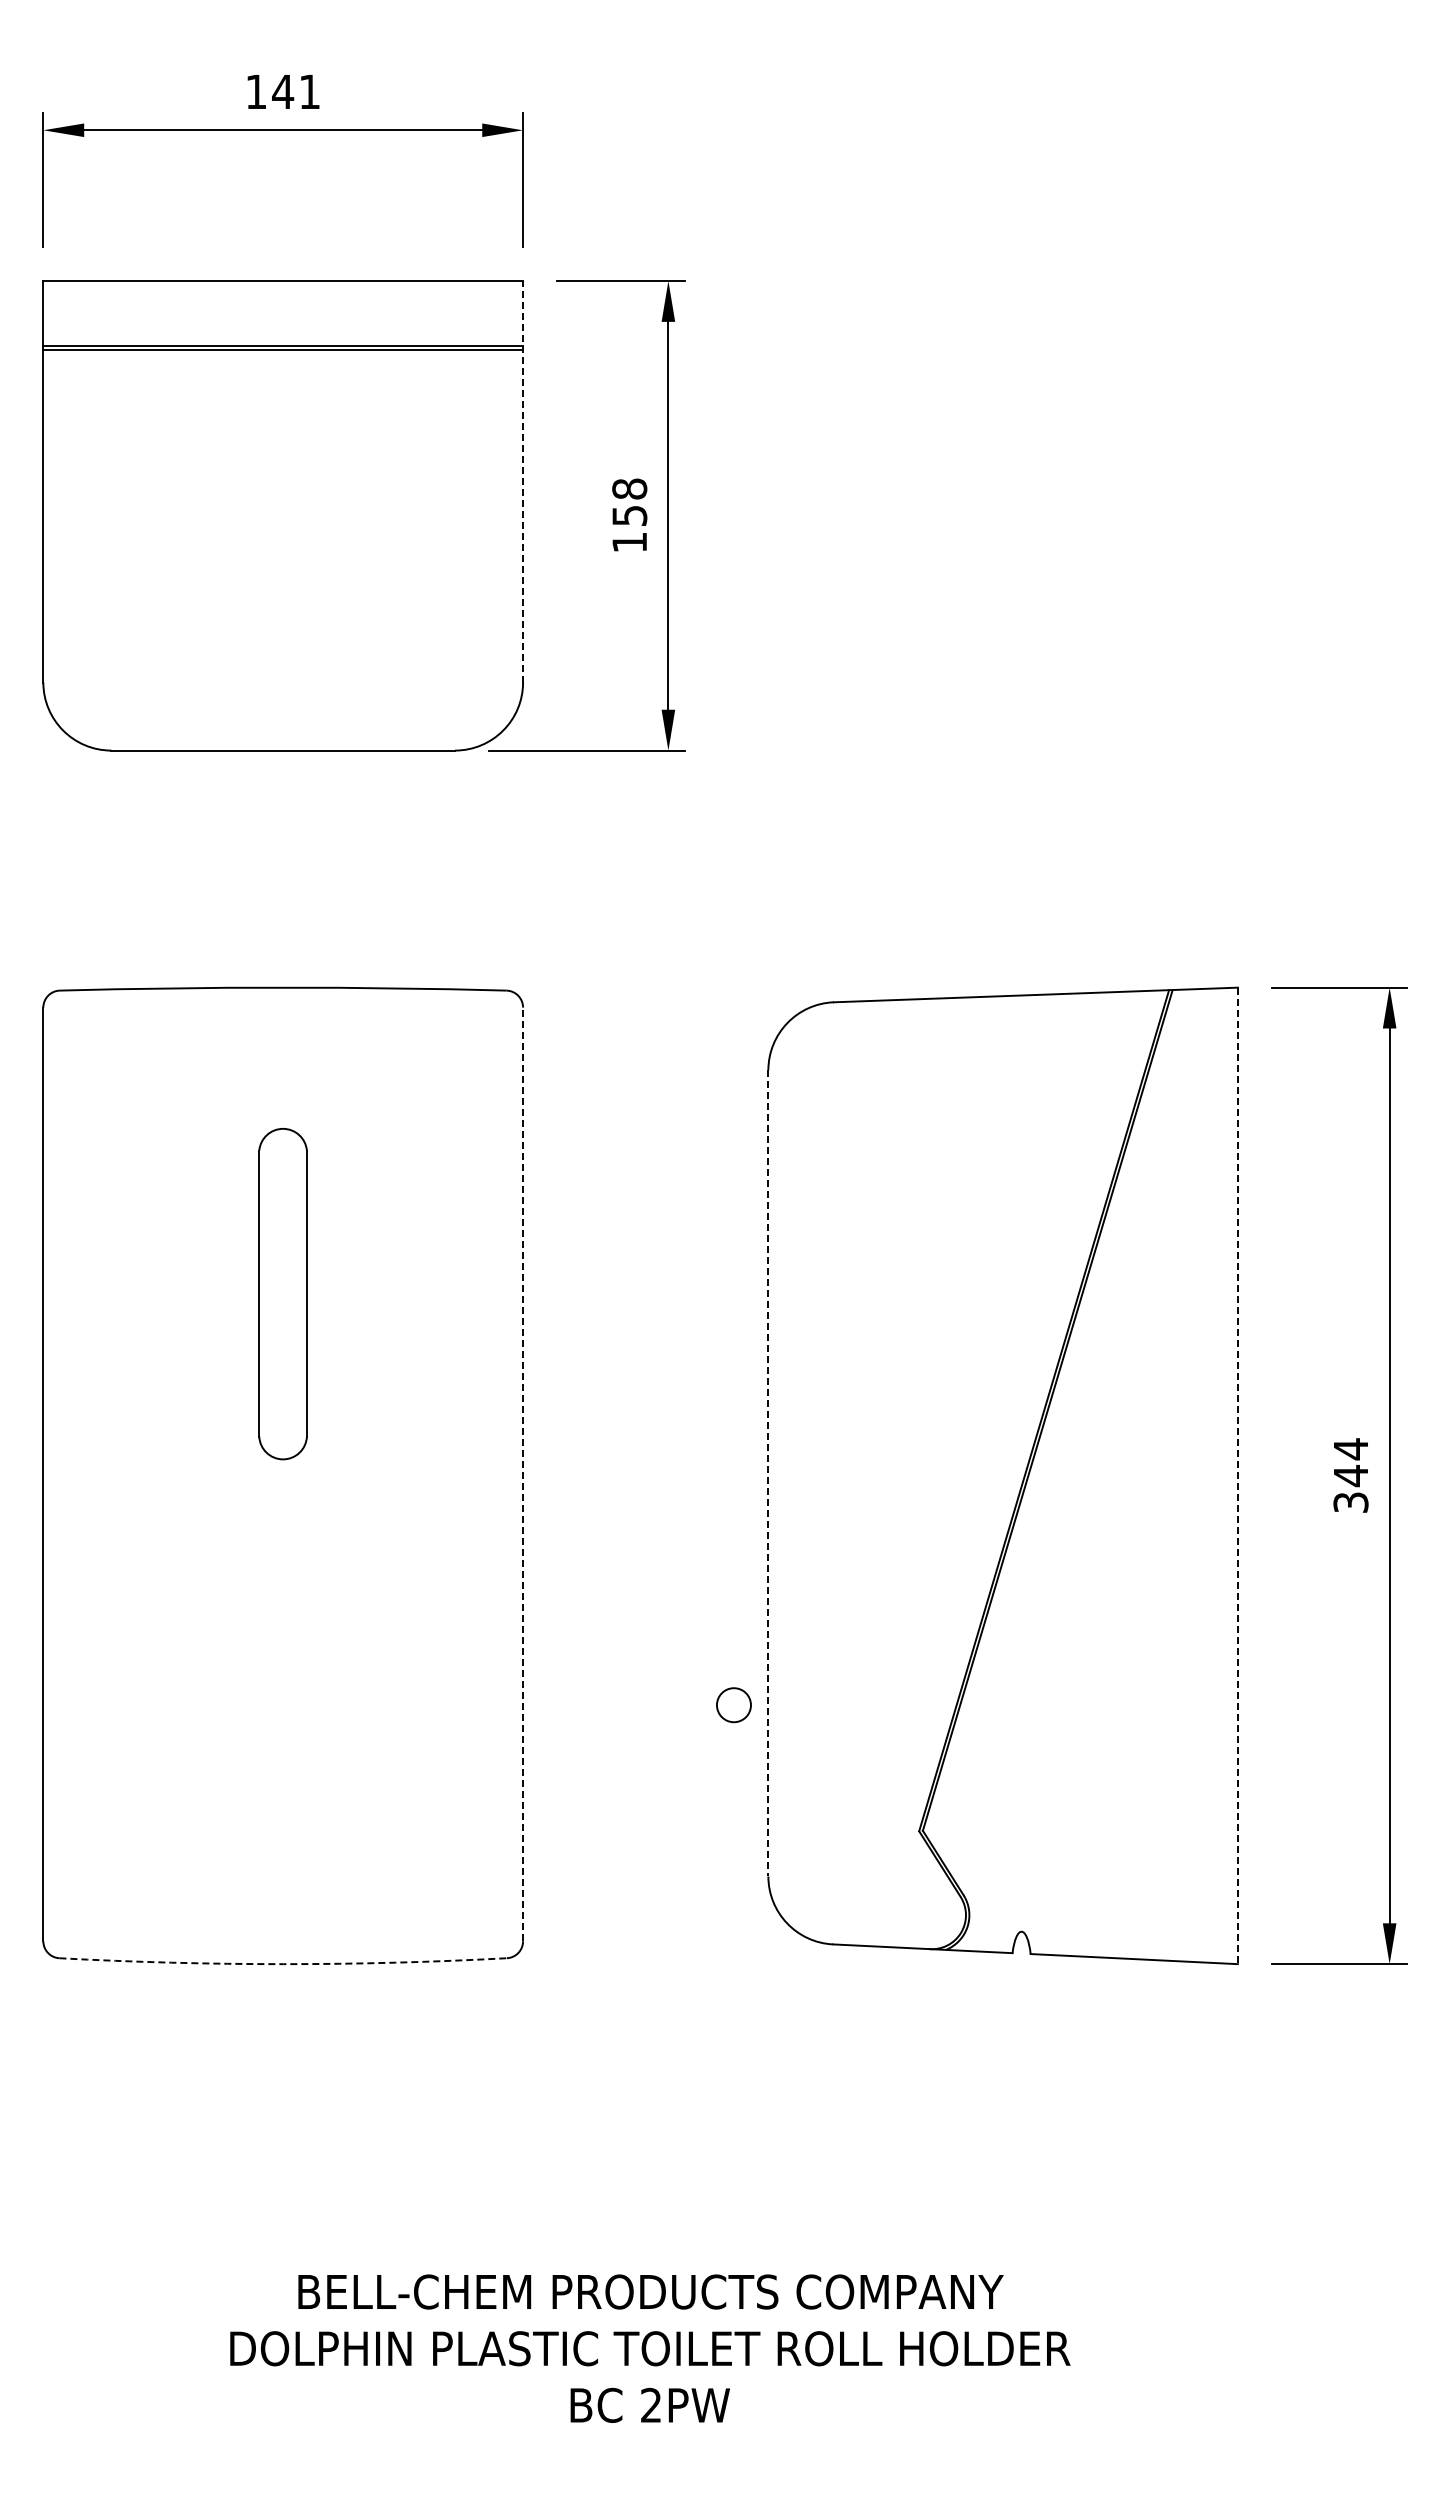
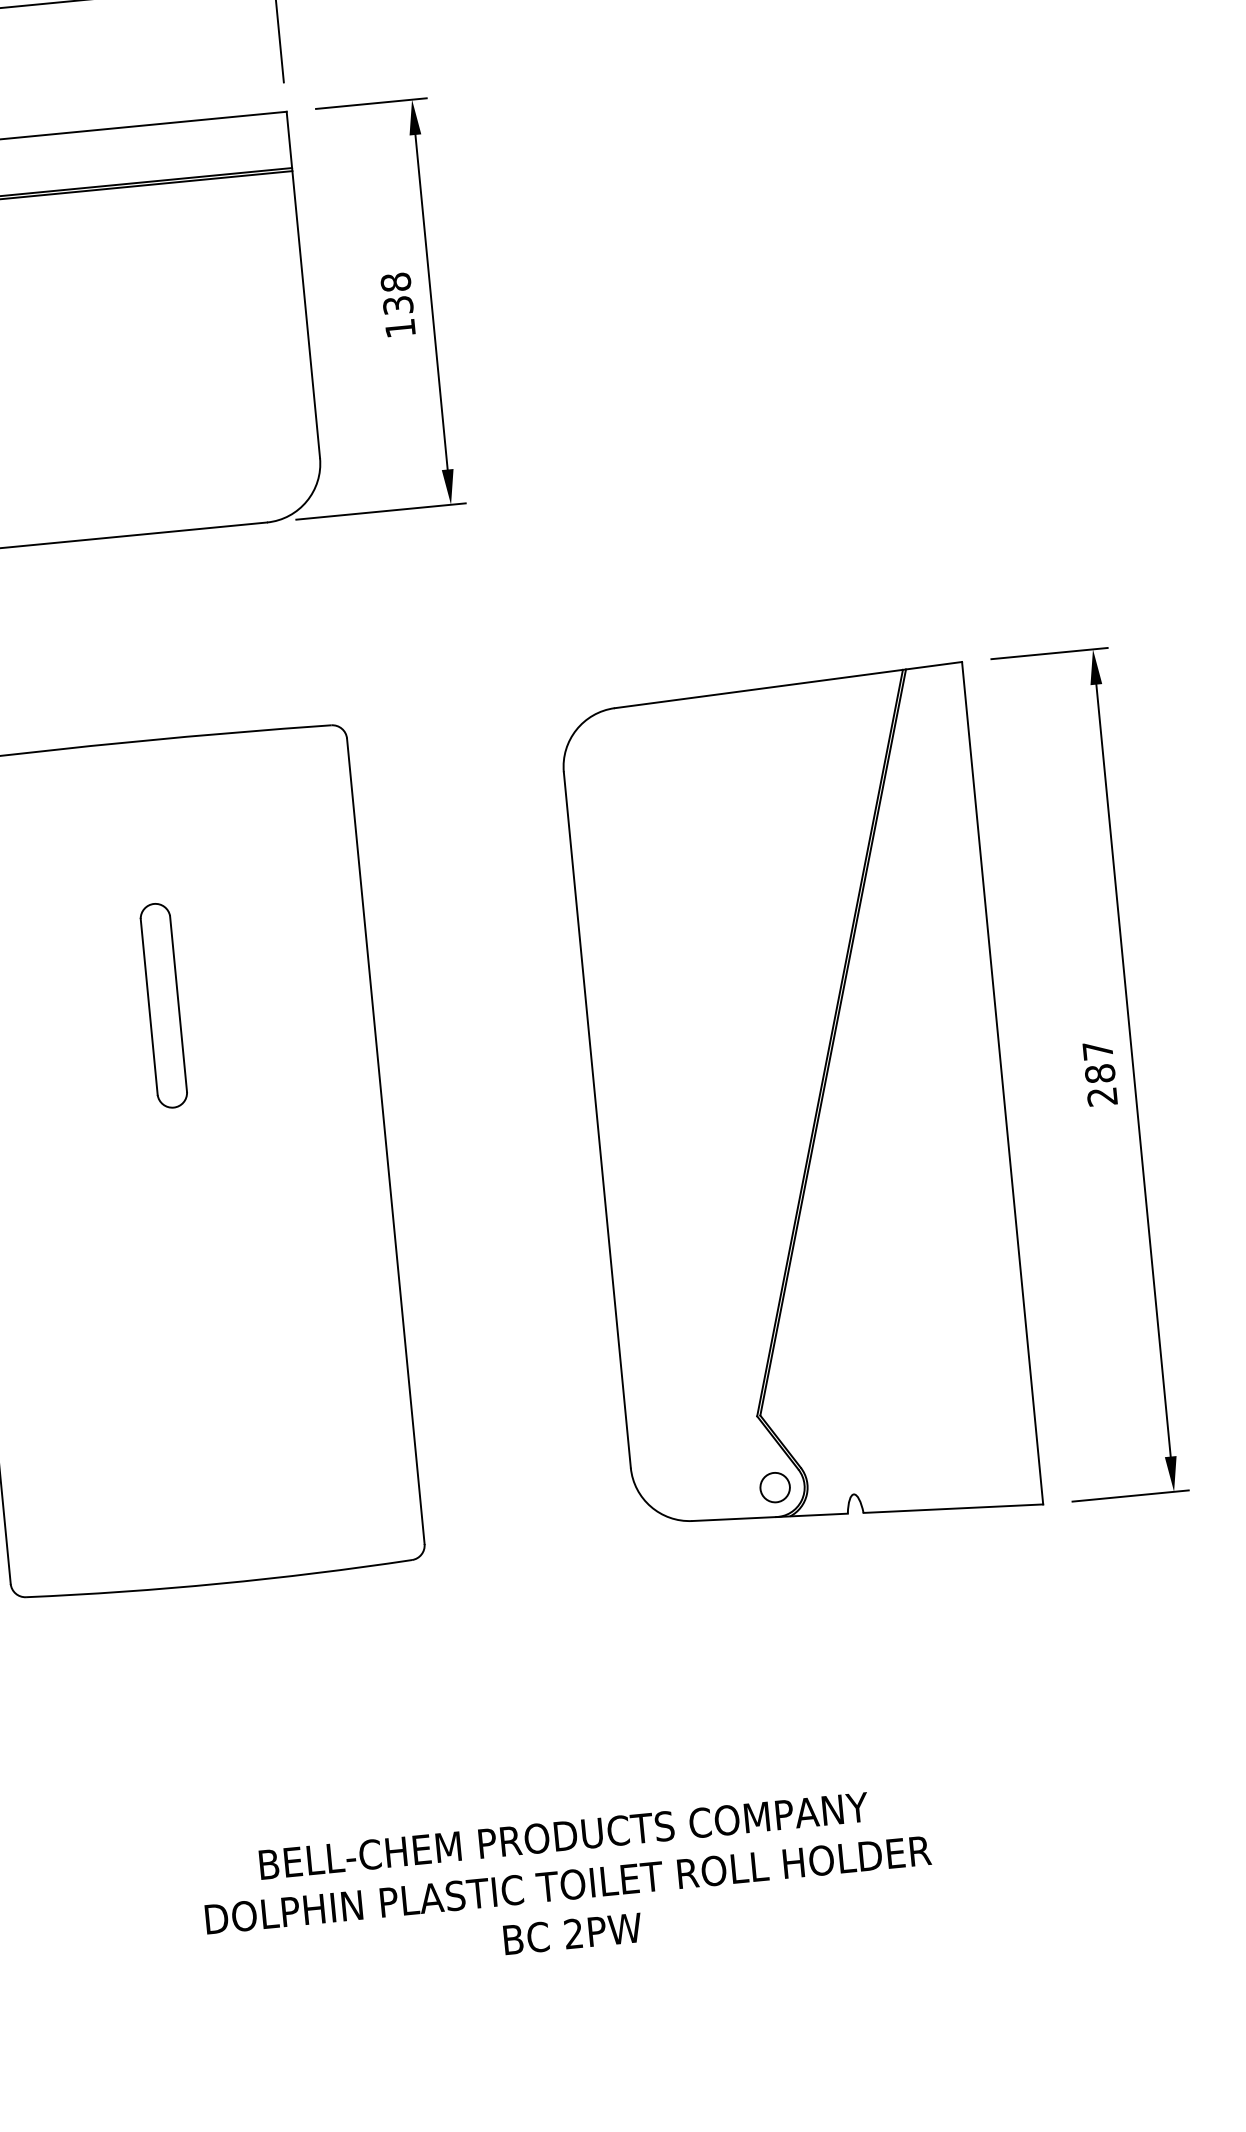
line: (523, 481) -> (303, 284), dashed -> solid
text: (629, 515) -> (397, 305), 158 -> 138
part: (283, 1294) -> (164, 1005), size x0.71
line: (768, 1473) -> (597, 1120), dashed -> solid
line: (523, 1474) -> (386, 1141), dashed -> solid
text: (1350, 1475) -> (1099, 1073), 344 -> 287
line: (1237, 1476) -> (1002, 1083), dashed -> solid
circle: (733, 1705) -> (774, 1487), moved
arc: (283, 1964) -> (219, 1584), dashed -> solid

